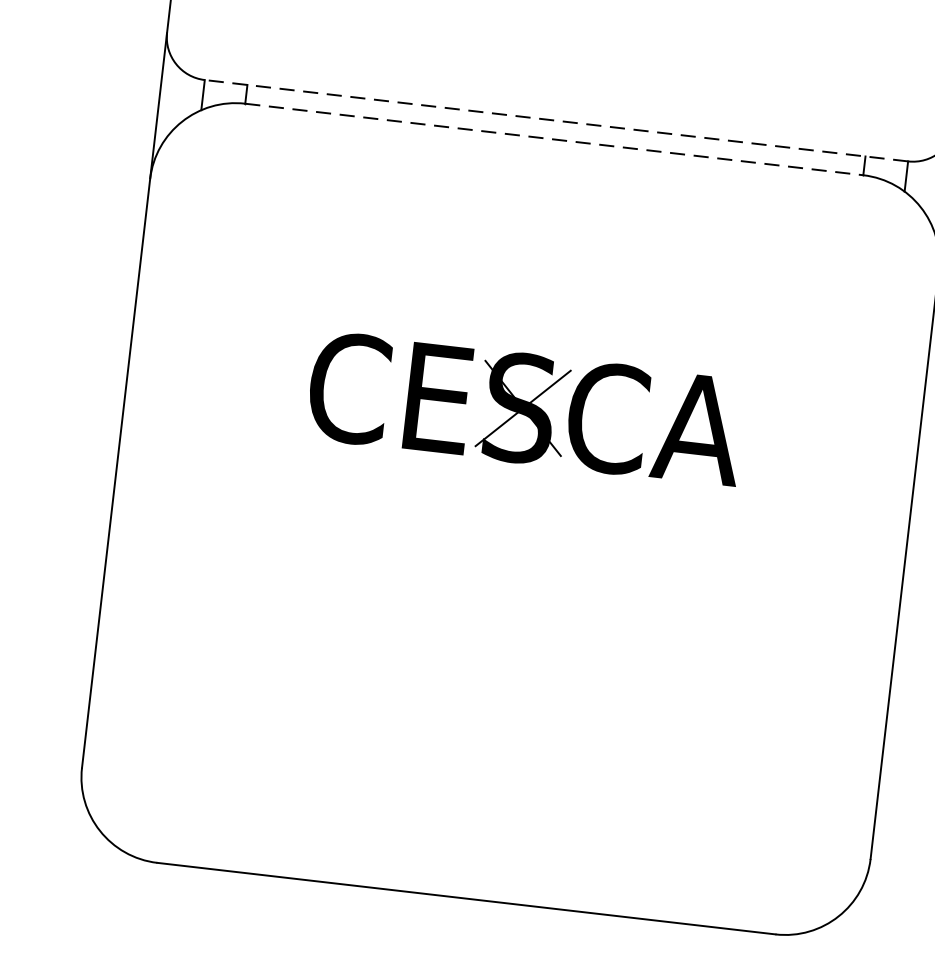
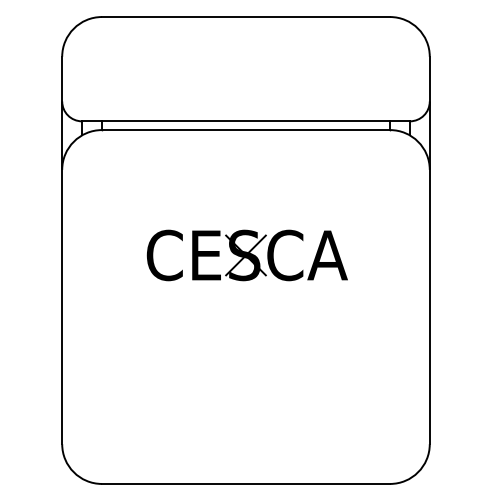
line: (557, 121) -> (246, 121), dashed -> solid
line: (555, 140) -> (246, 130), dashed -> solid

